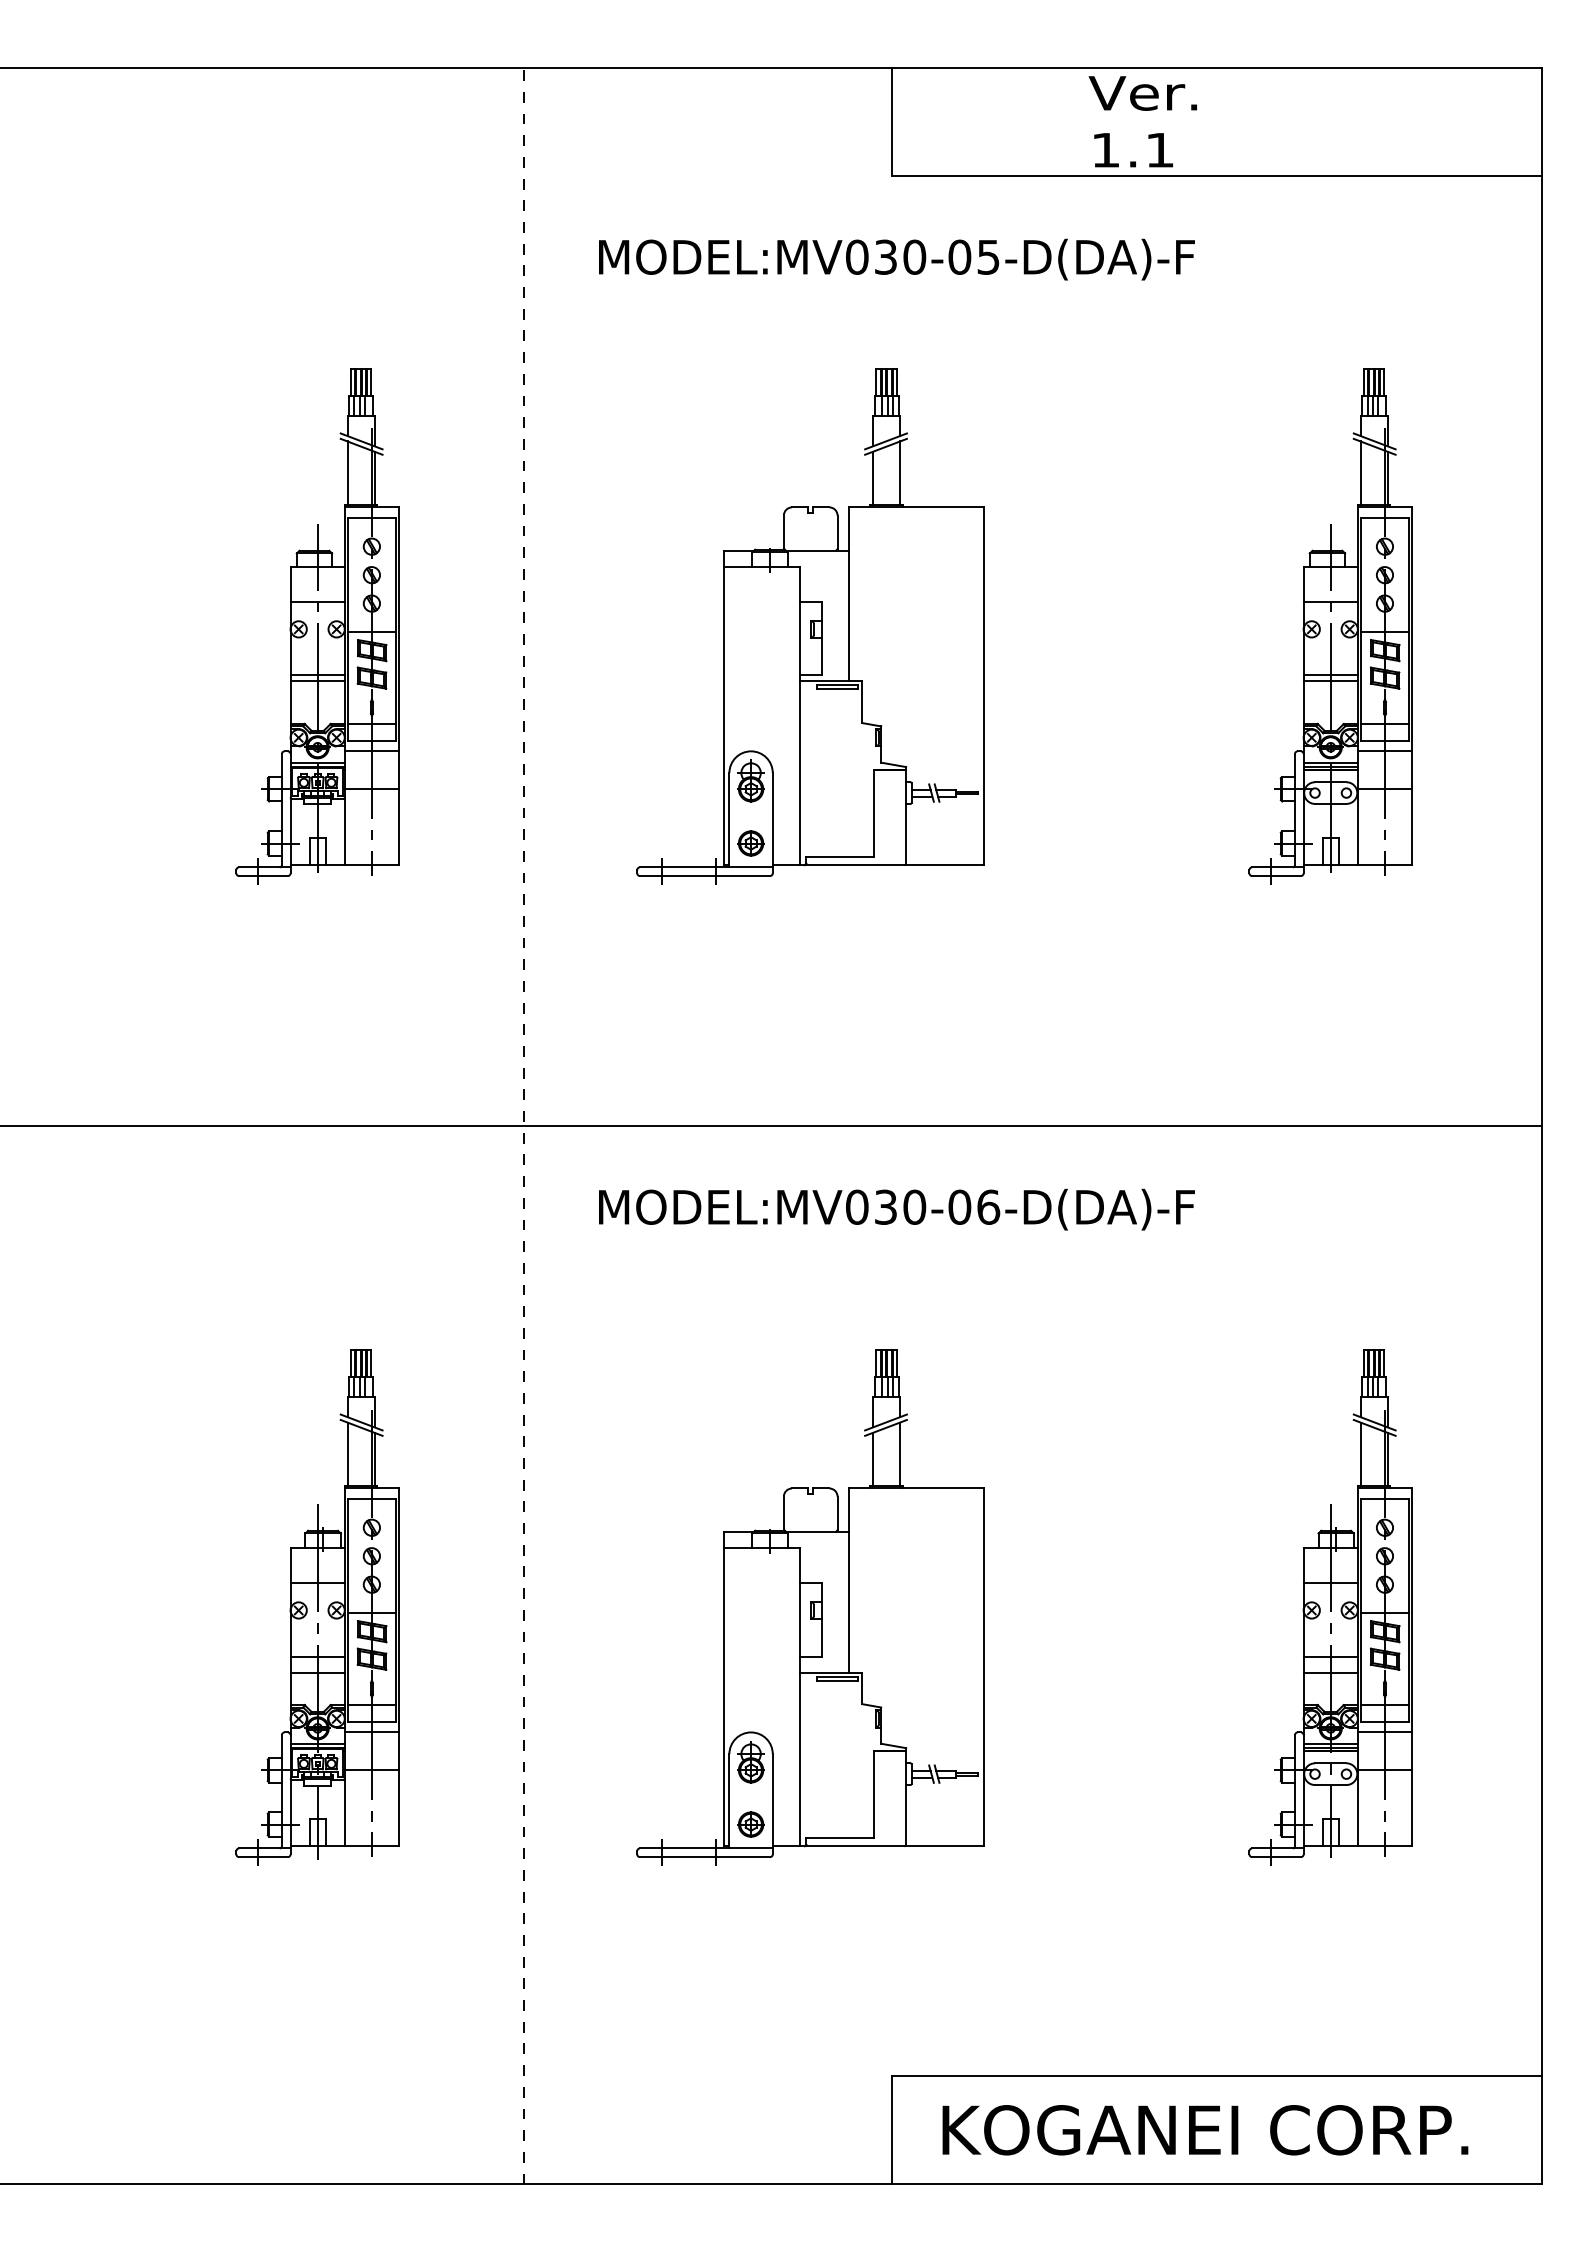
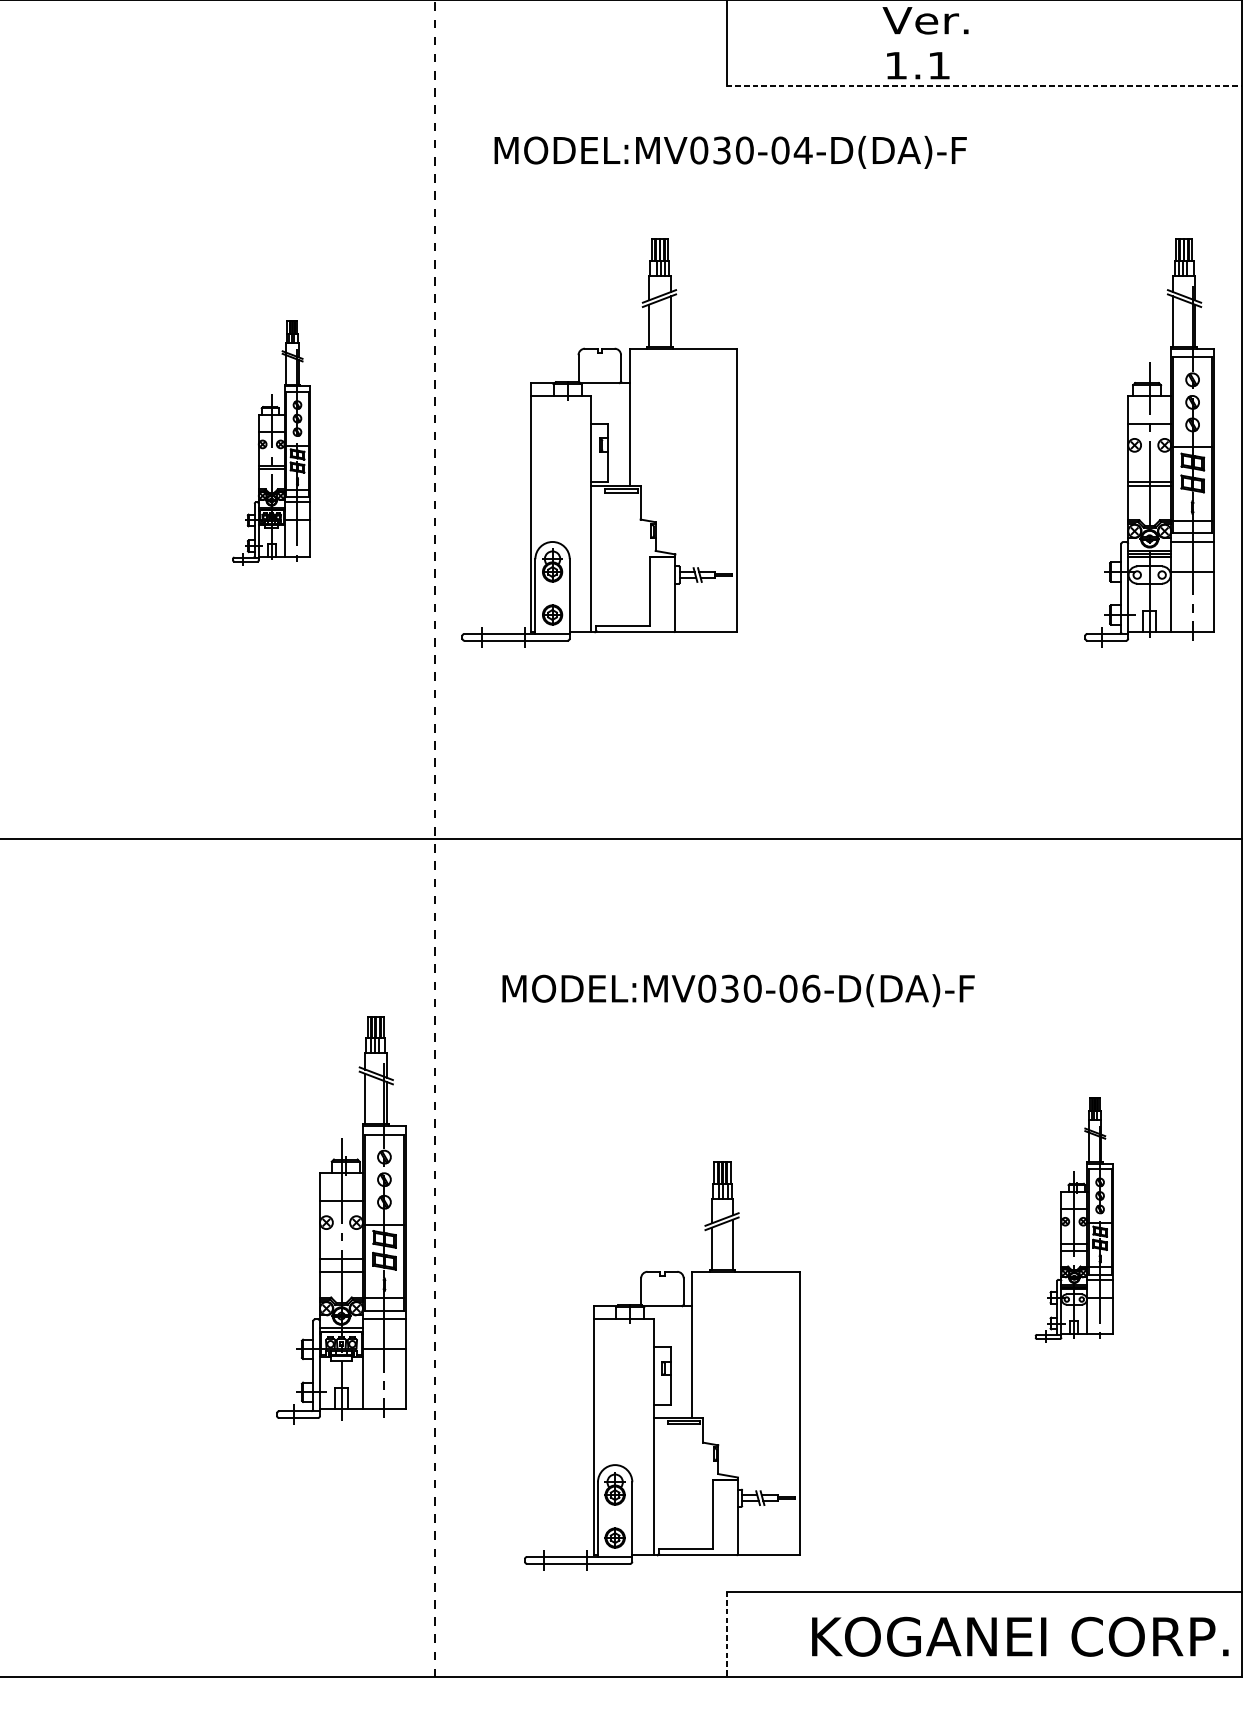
line: (1217, 175) -> (984, 85), solid -> dashed
text: (988, 257) -> (803, 150), MODEL:MV030-05-D(DA)-F -> MODEL:MV030-04-D(DA)-F
part: (317, 626) -> (271, 443), size x0.6
part: (810, 626) -> (599, 443), moved
part: (1330, 626) -> (1149, 443), moved
text: (896, 1209) -> (738, 990), moved
part: (317, 1607) -> (341, 1220), moved
part: (810, 1607) -> (662, 1366), moved
part: (1330, 1607) -> (1074, 1220), size x0.6
line: (891, 2130) -> (726, 1634), solid -> dashed
text: (1205, 2130) -> (1020, 1637), moved

